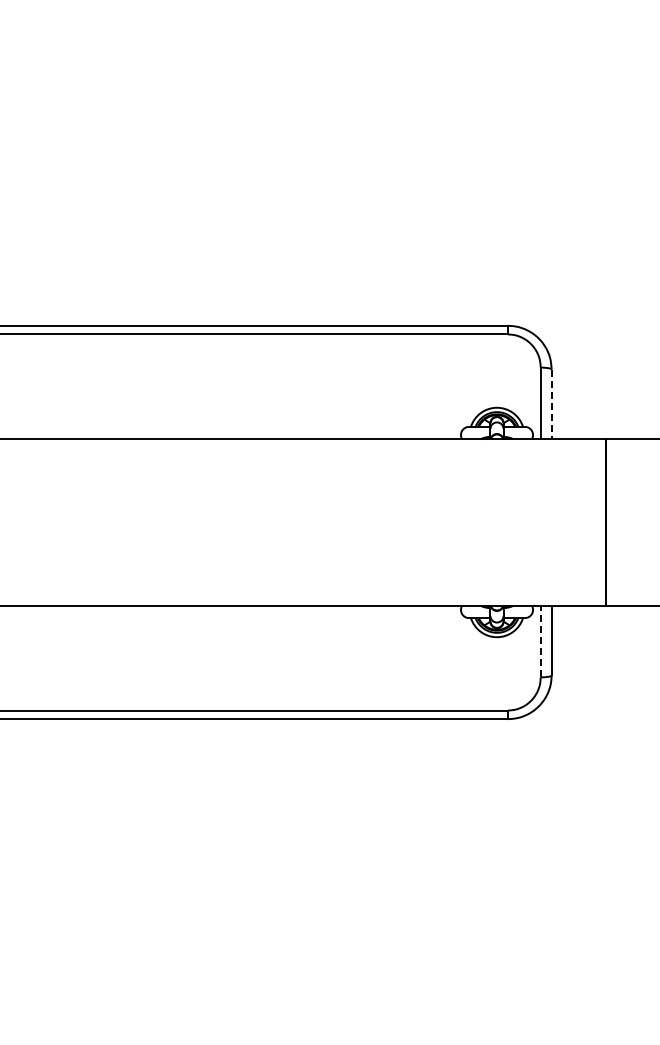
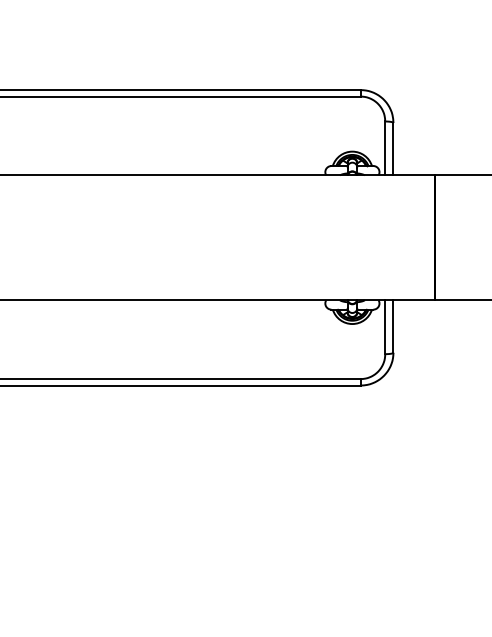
line: (551, 404) -> (393, 149), dashed -> solid
line: (540, 641) -> (385, 327), dashed -> solid

